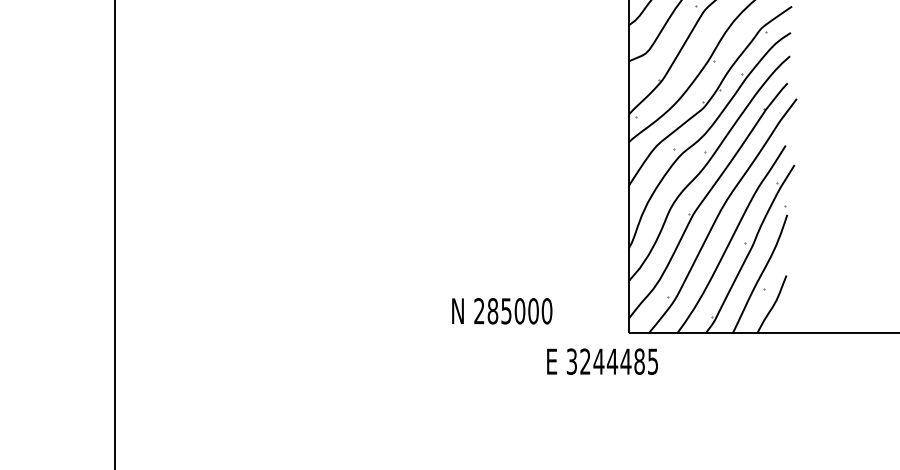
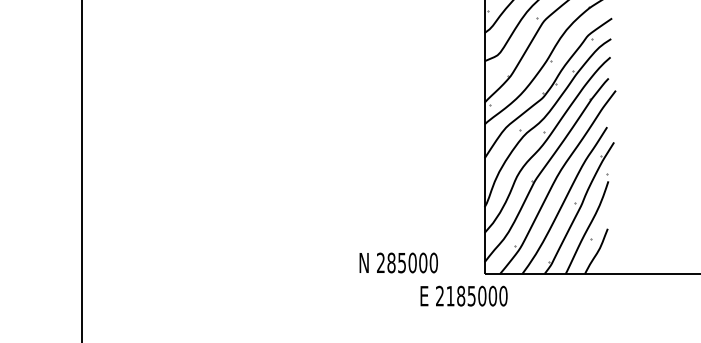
text: (502, 311) -> (398, 263), moved
text: (612, 361) -> (471, 296), 3244485 -> 2185000

